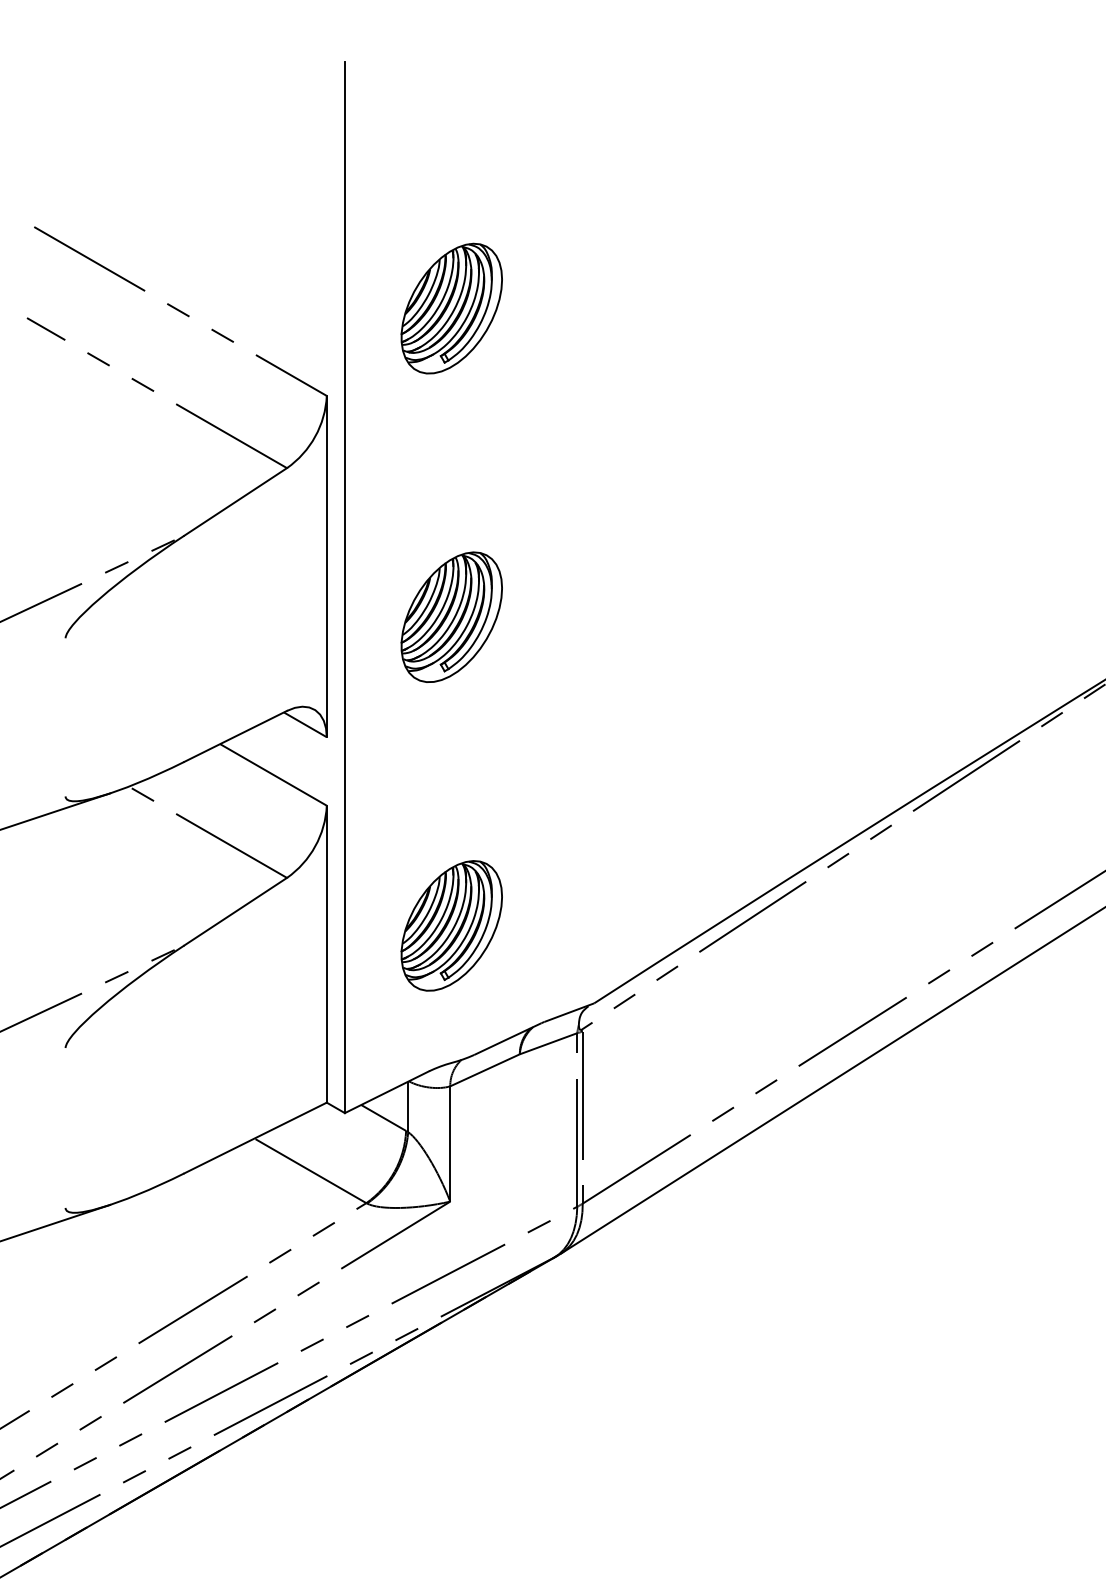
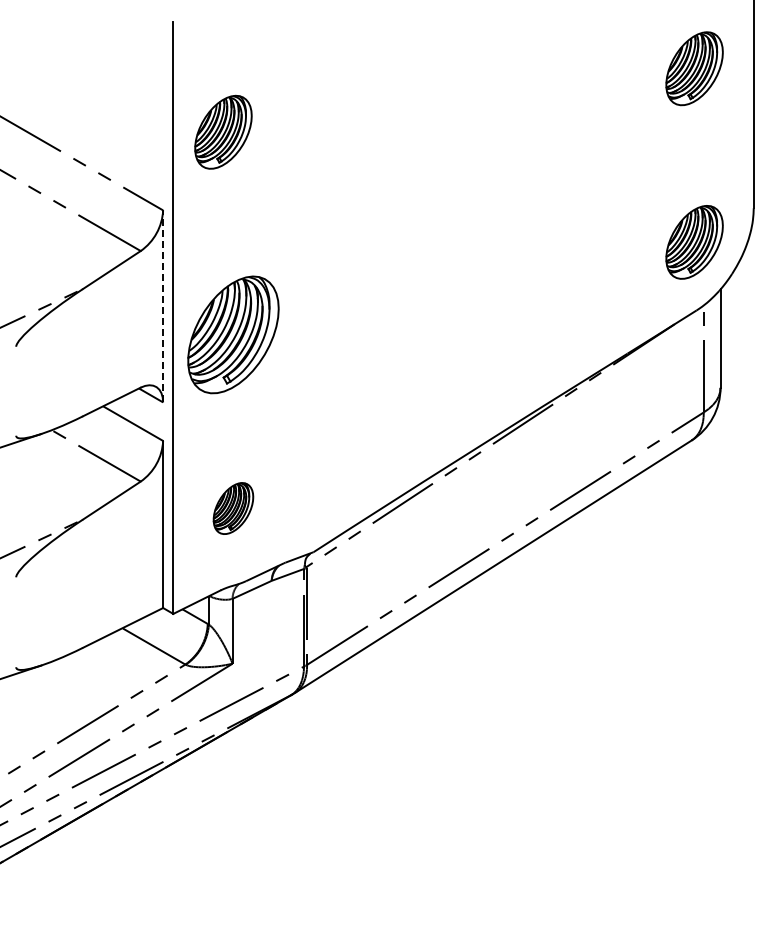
part: (451, 307) -> (223, 131), moved
line: (327, 564) -> (163, 305), solid -> dashed
part: (451, 616) -> (233, 334), size x1.6
part: (451, 925) -> (233, 508), size x0.7

